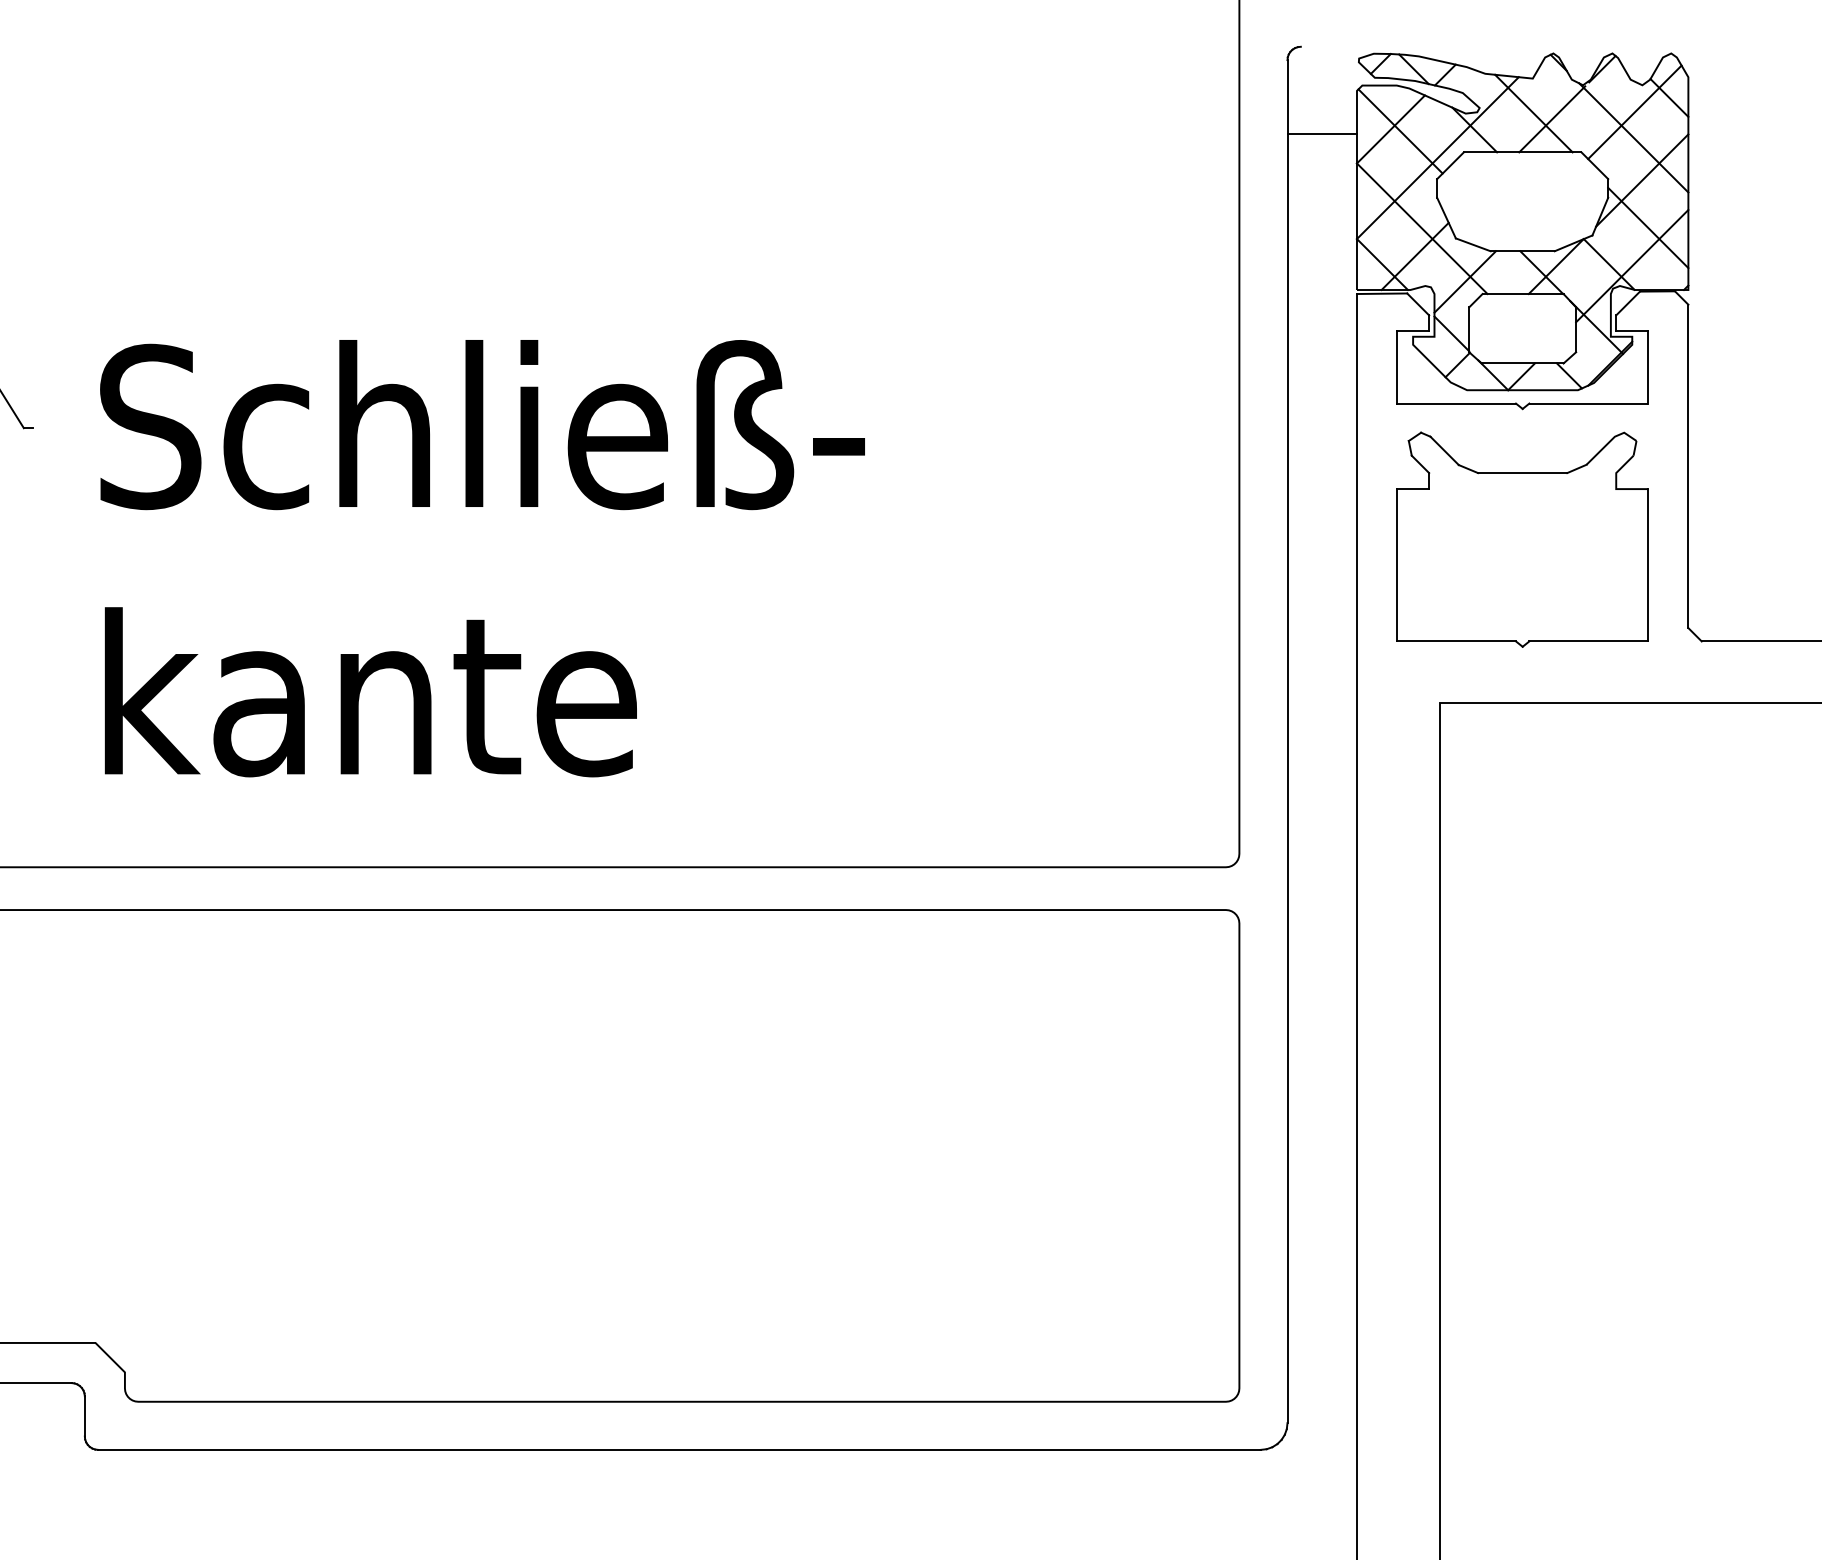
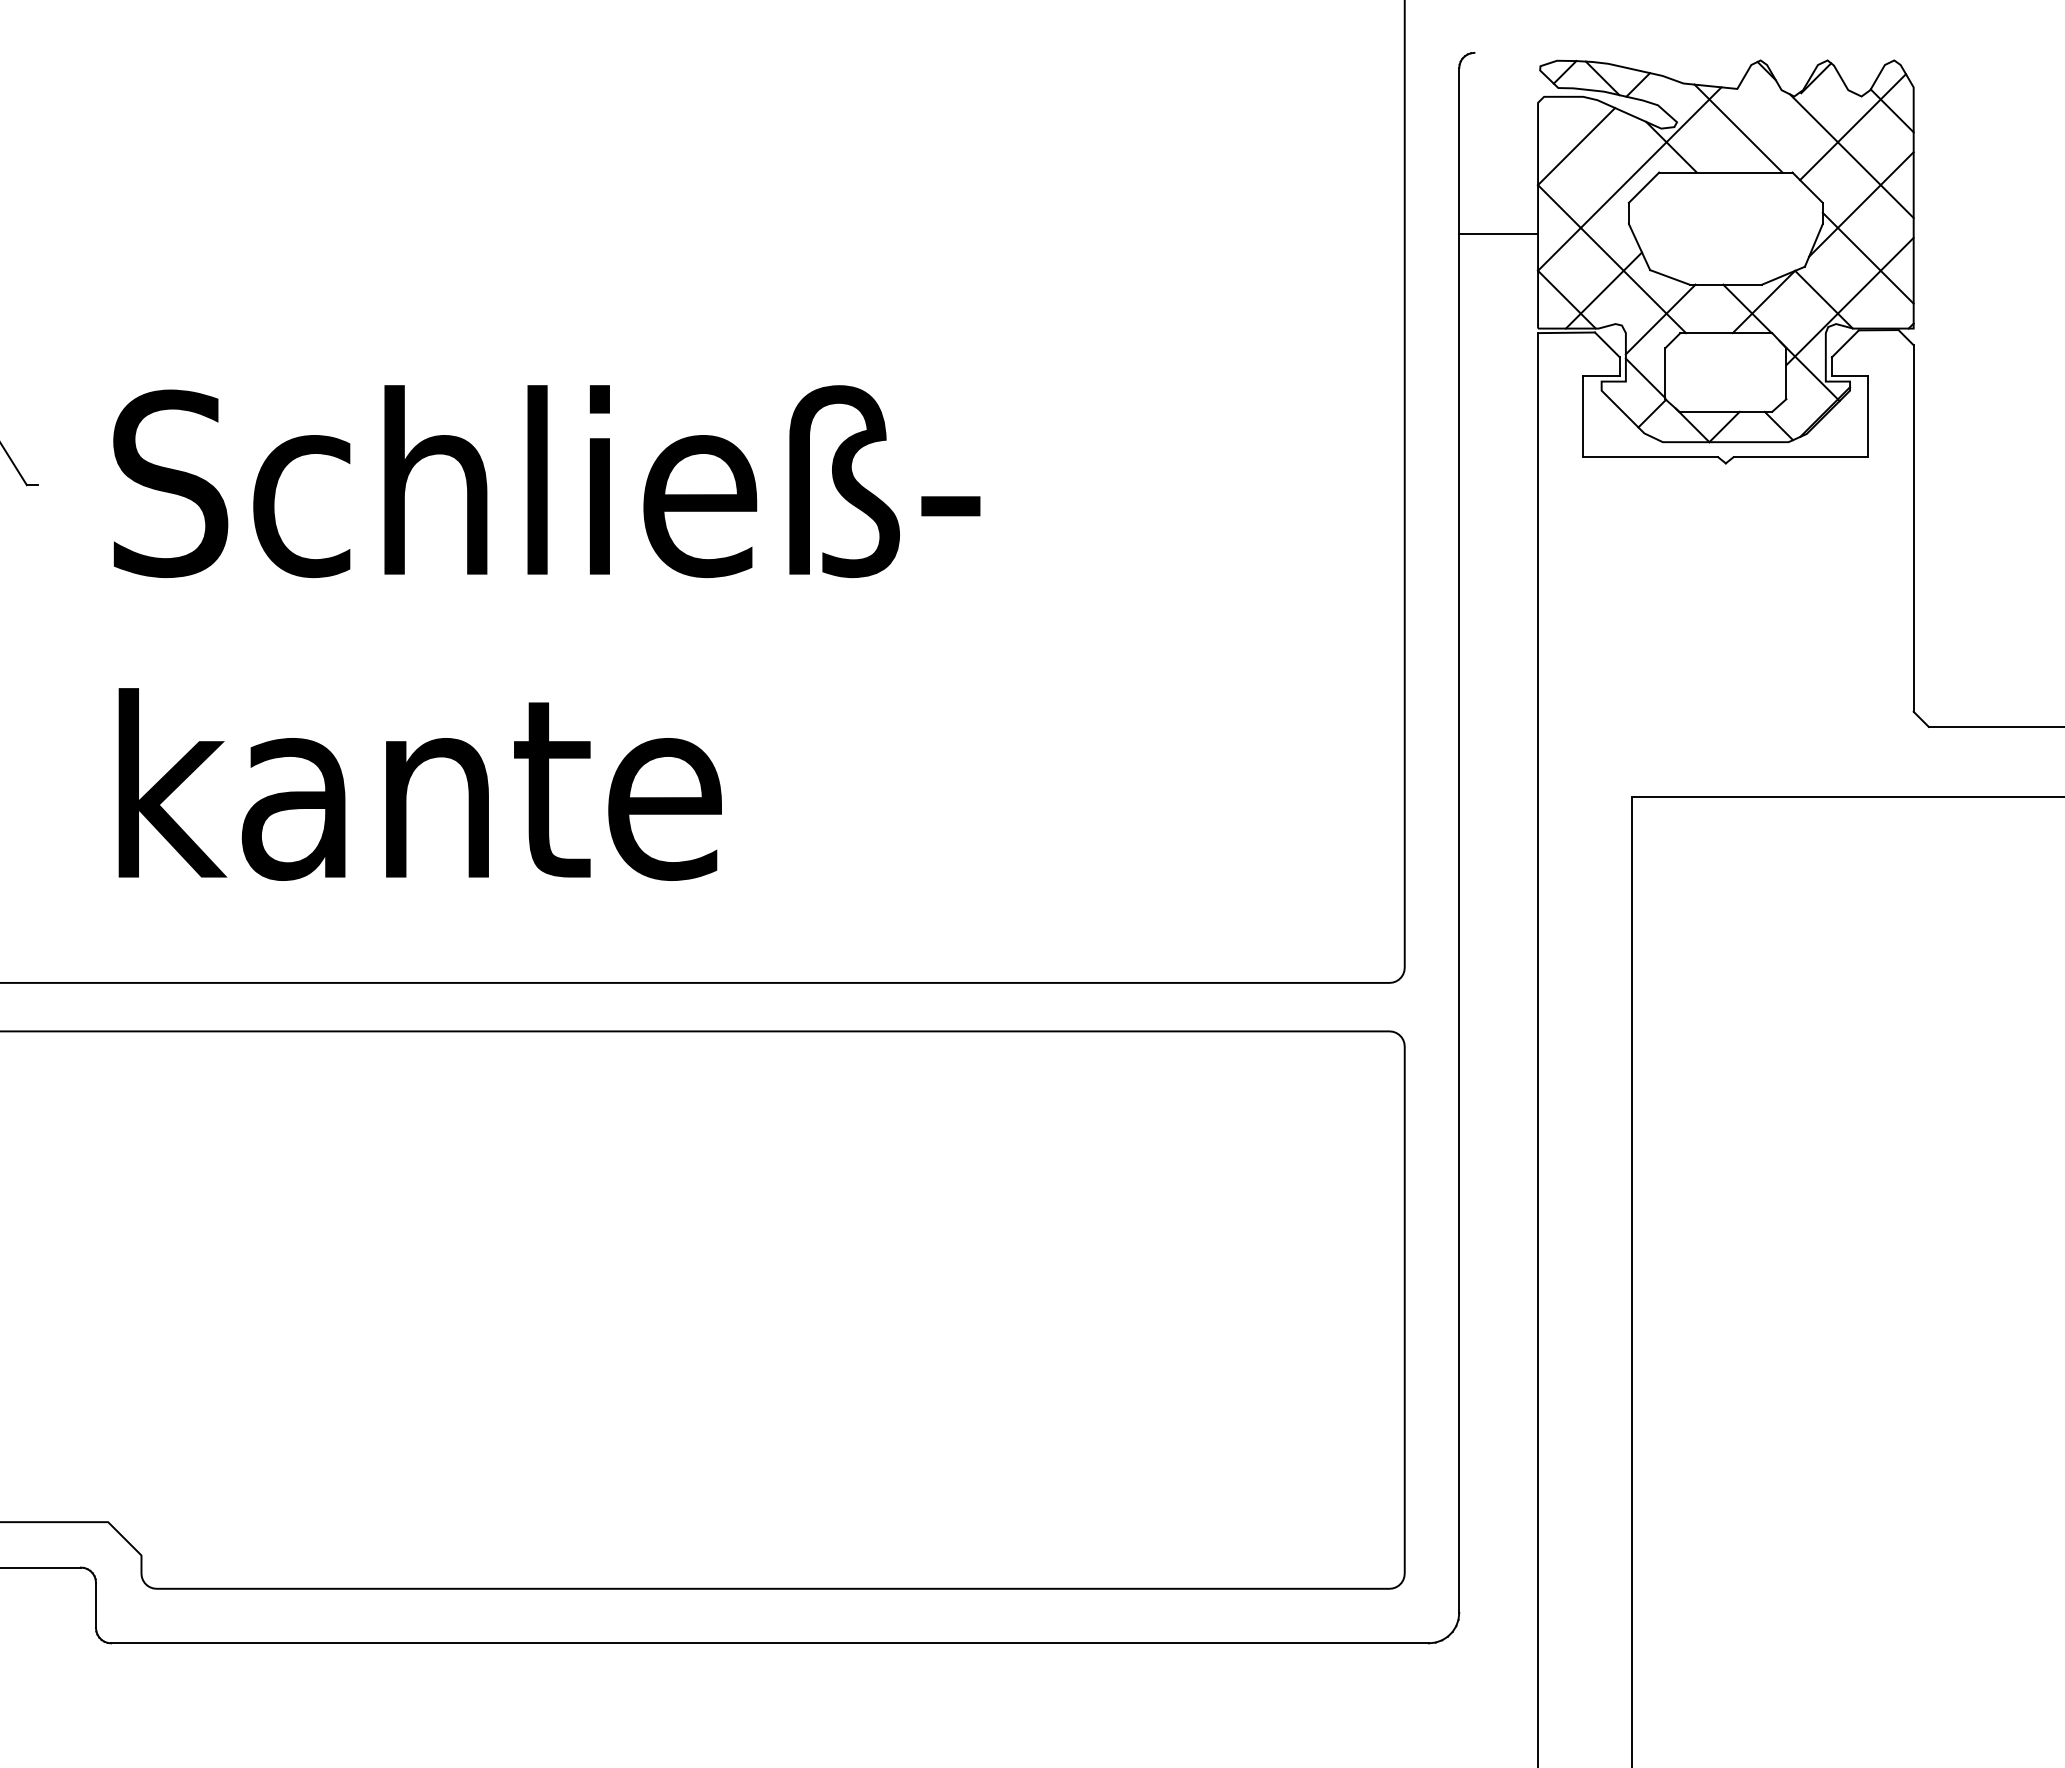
line: (1551, 118) -> (1758, 134), removed
line: (1400, 131) -> (1587, 148), removed
line: (1322, 133) -> (1498, 234), moved
part: (1522, 539) -> (1725, 611), removed

